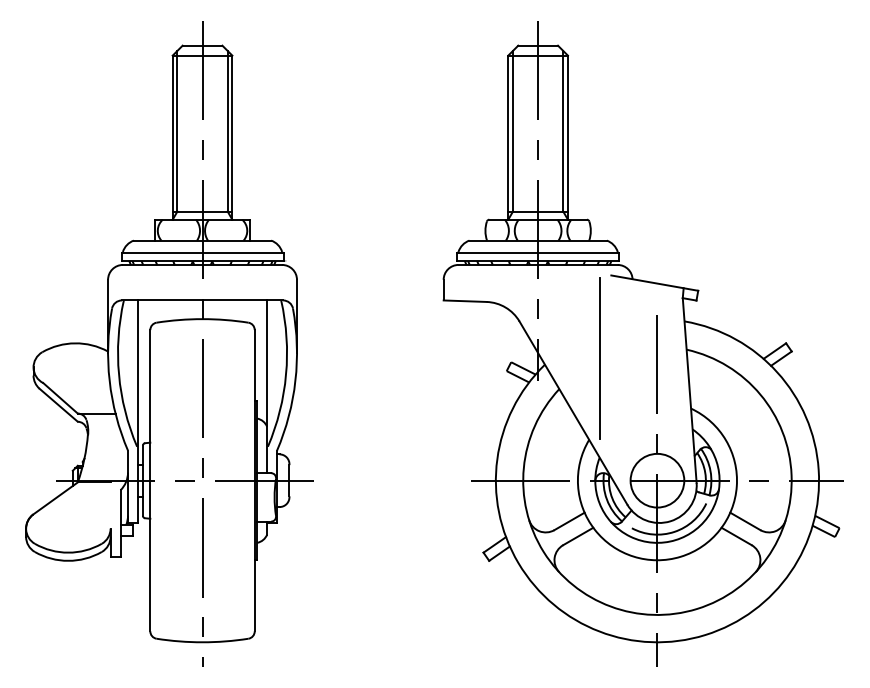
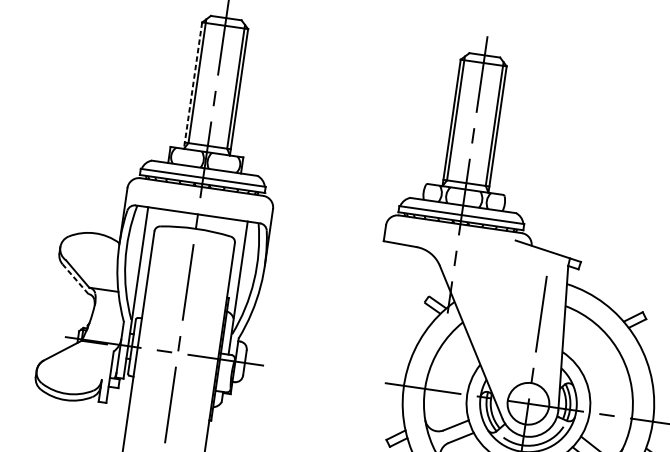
line: (172, 138) -> (192, 86), solid -> dashed
line: (599, 358) -> (497, 303), removed
line: (58, 404) -> (75, 278), solid -> dashed

